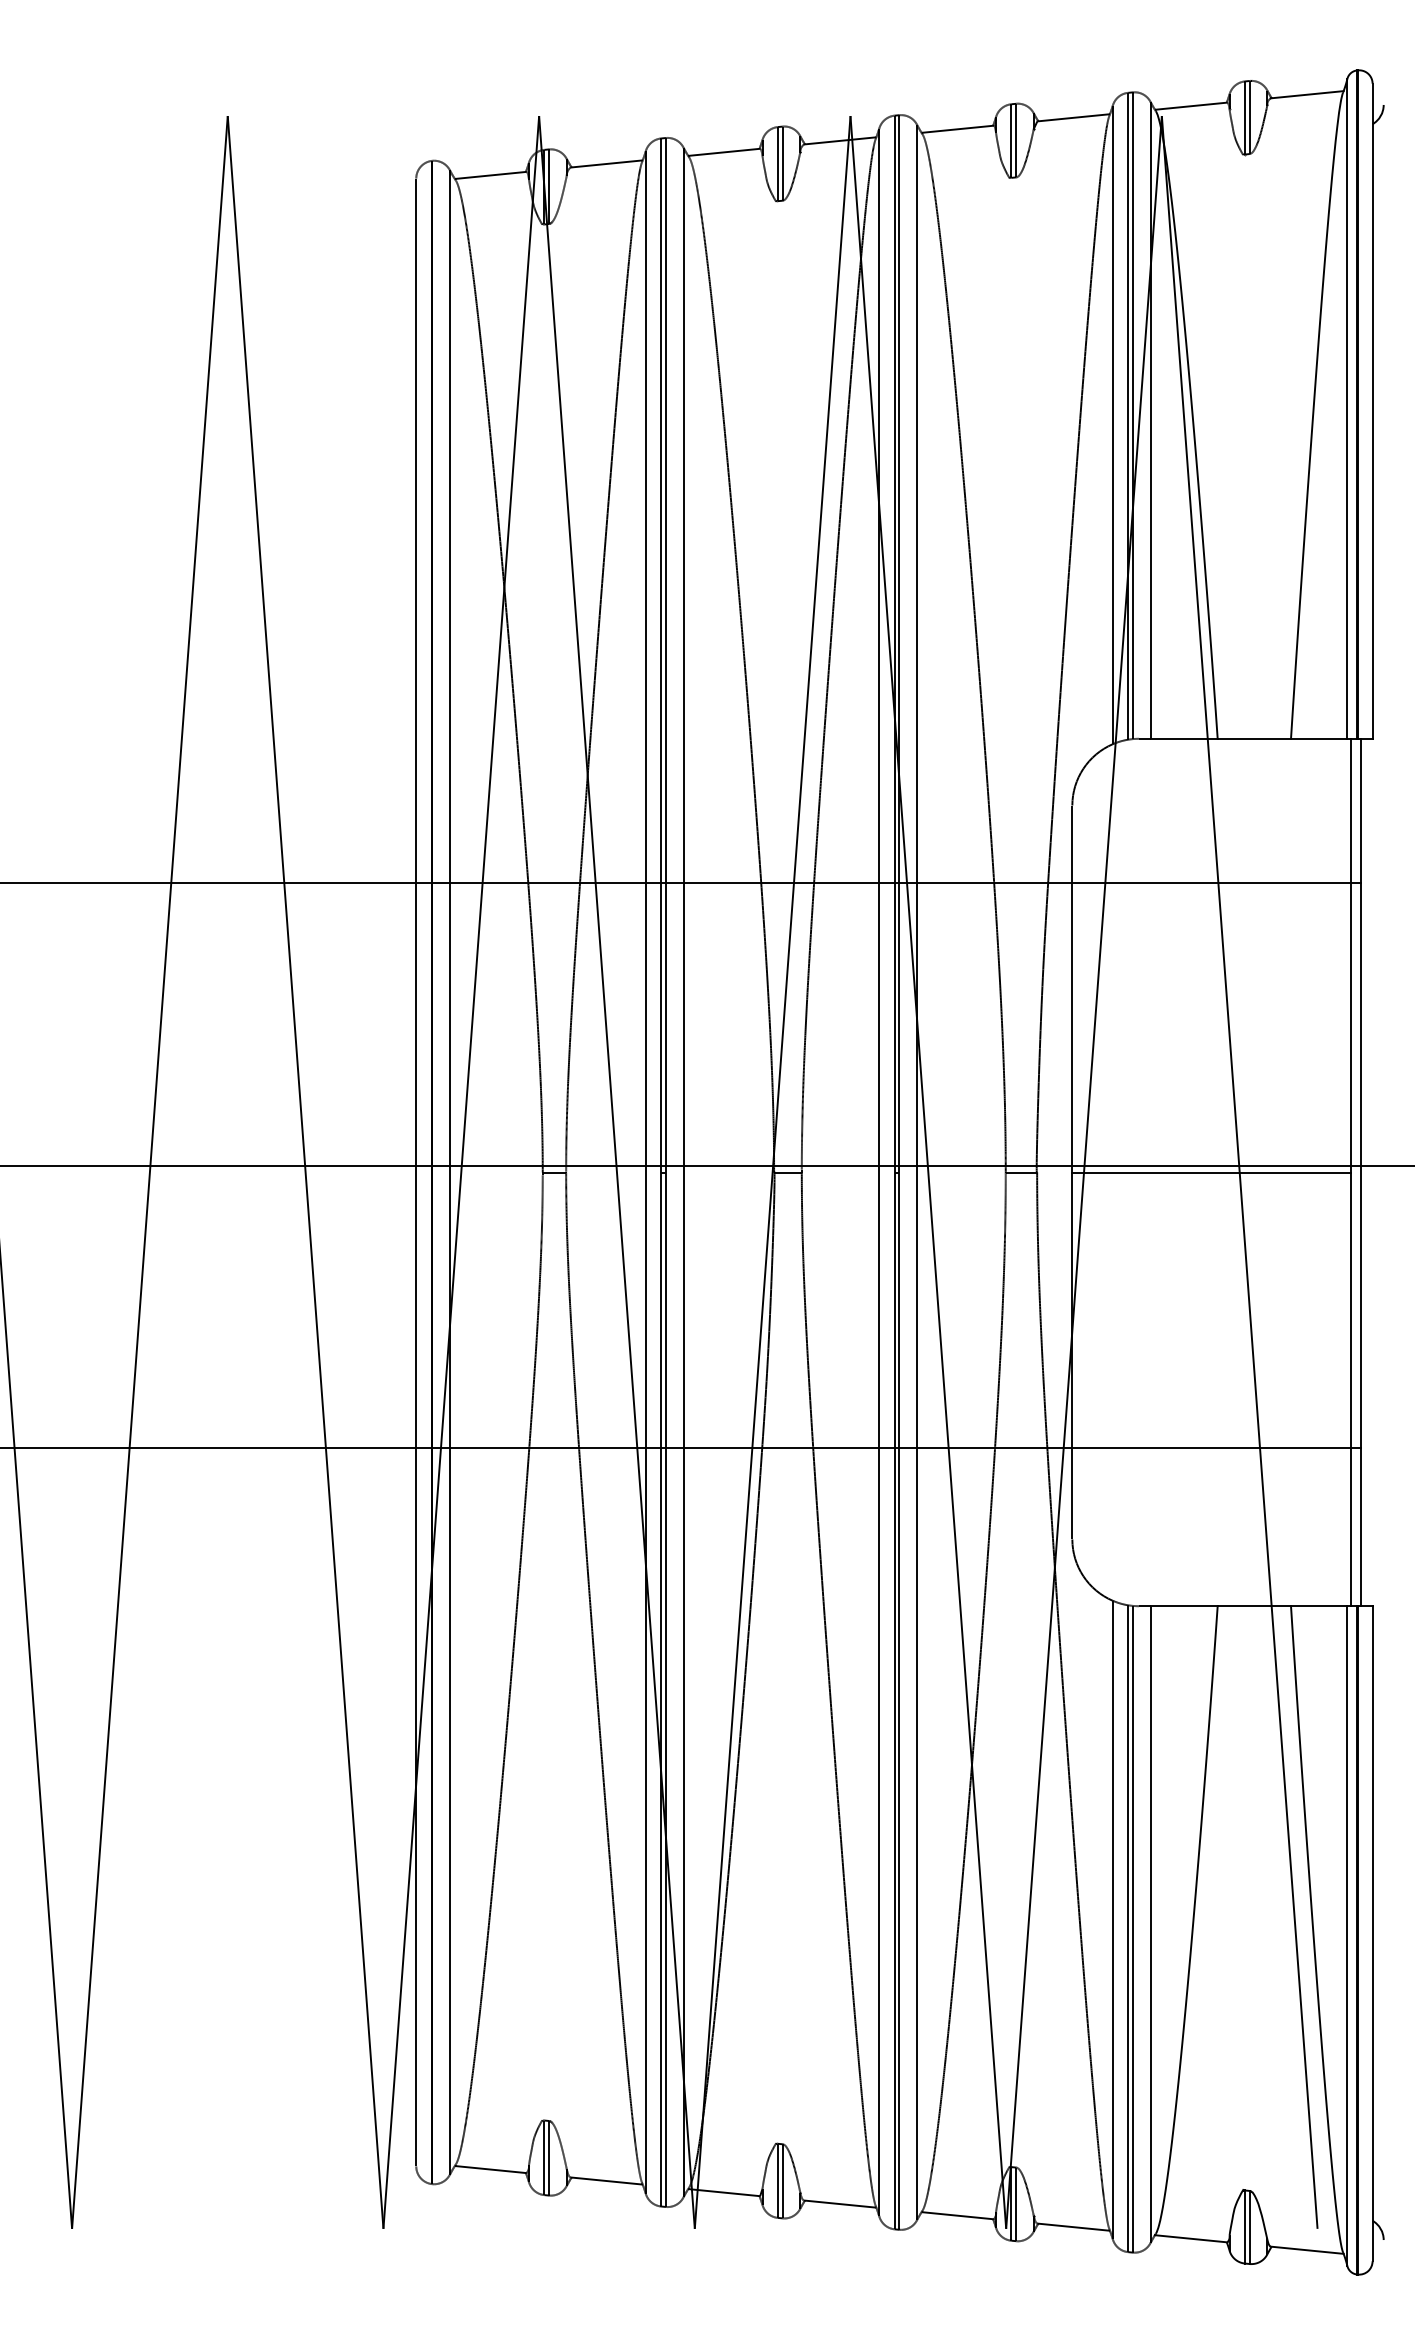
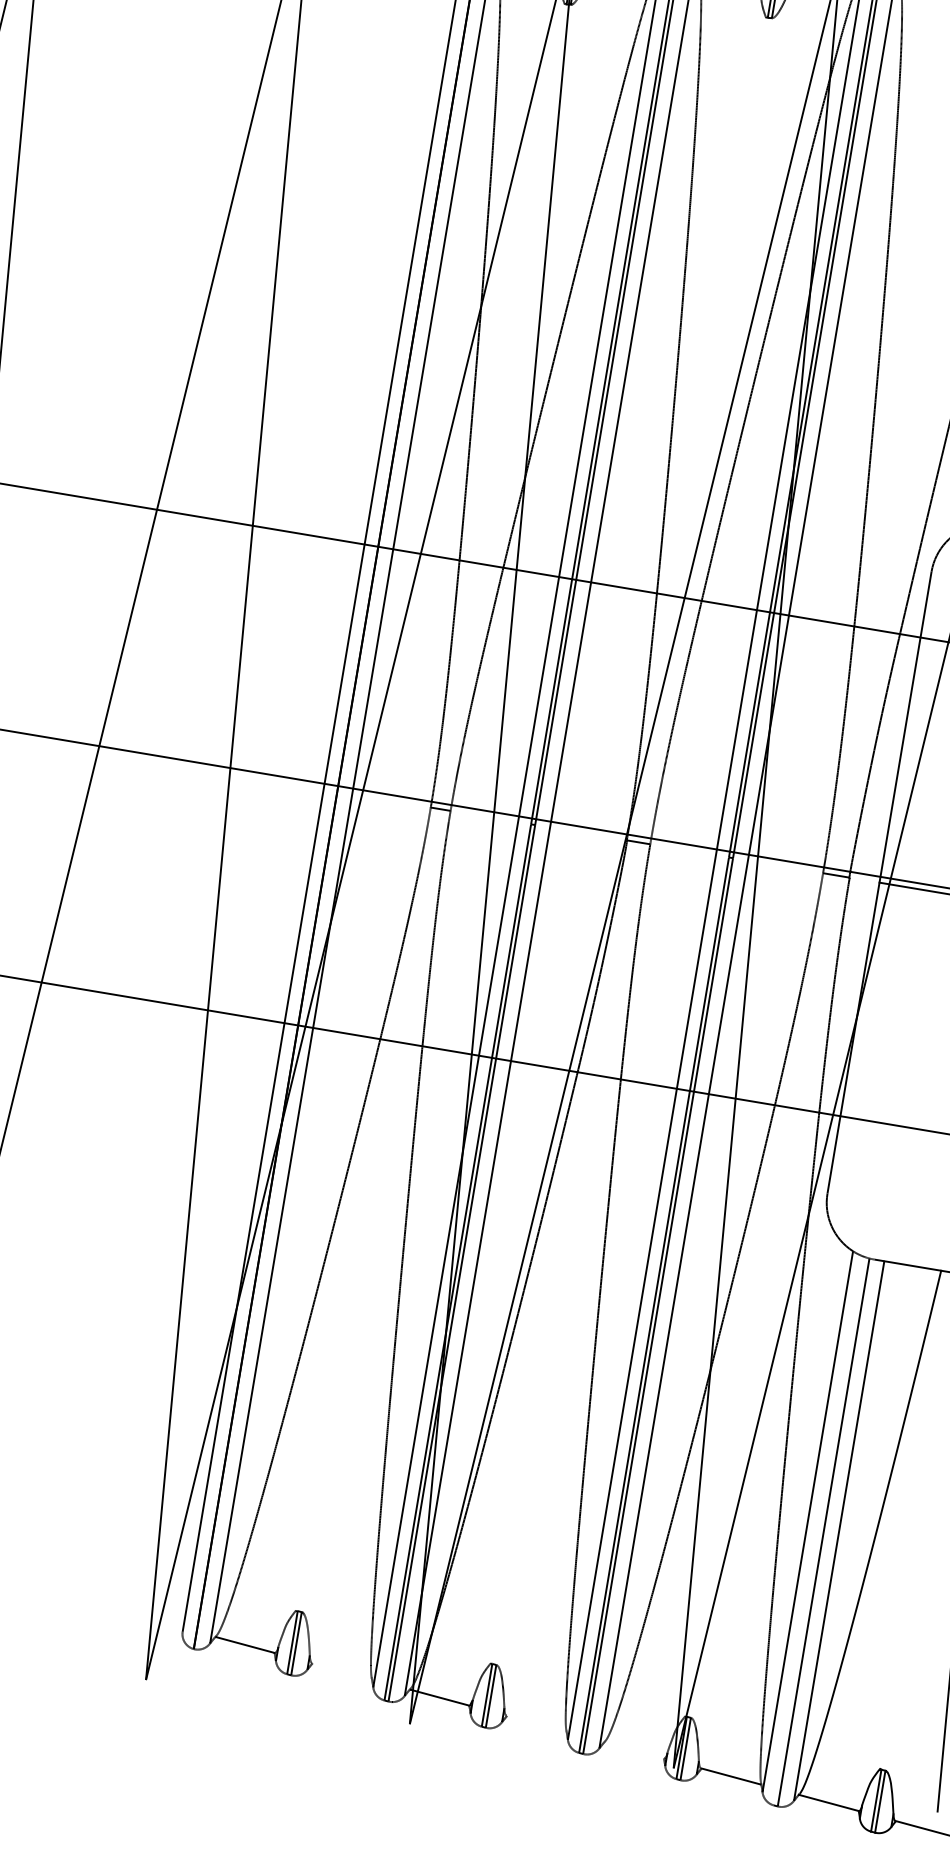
line: (1128, 1928) -> (819, 1531), removed
line: (606, 2180) -> (341, 1670), removed
line: (840, 2203) -> (536, 1723), removed
line: (957, 2215) -> (634, 1750), removed

